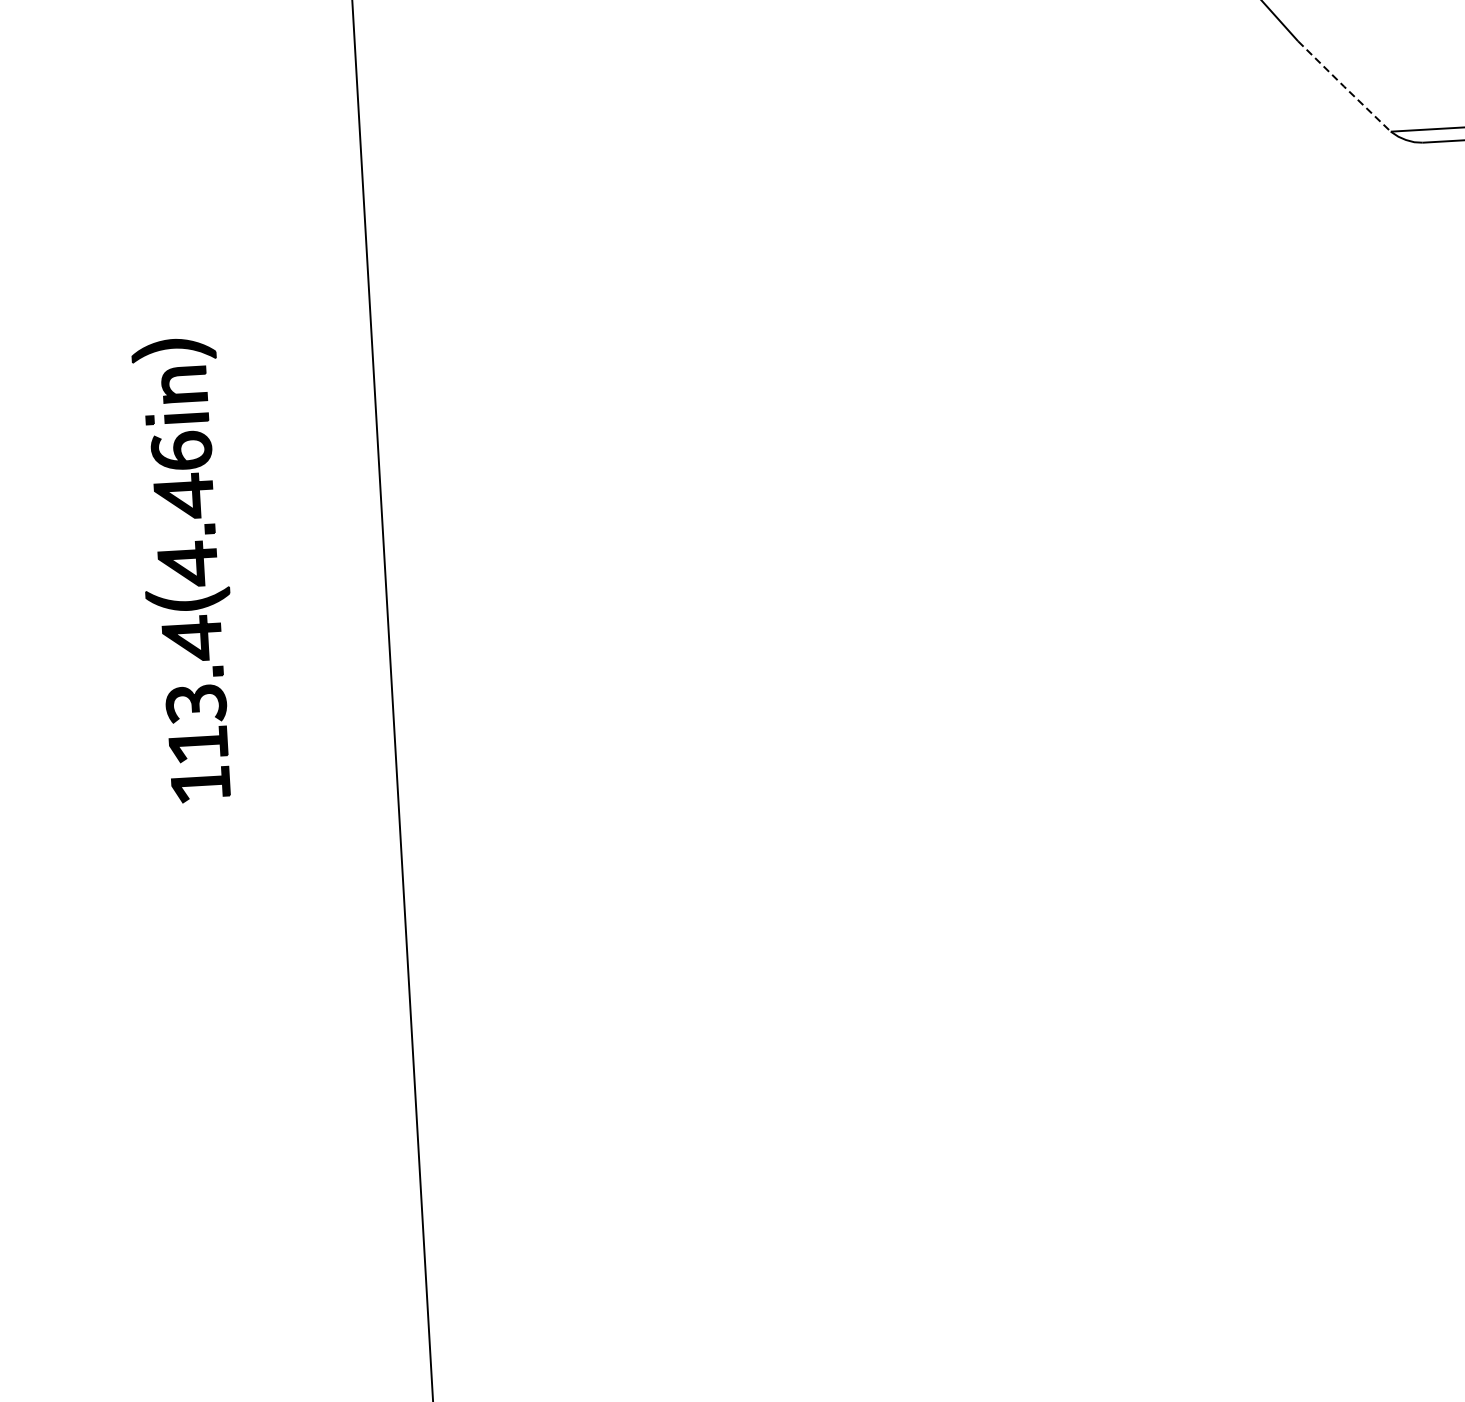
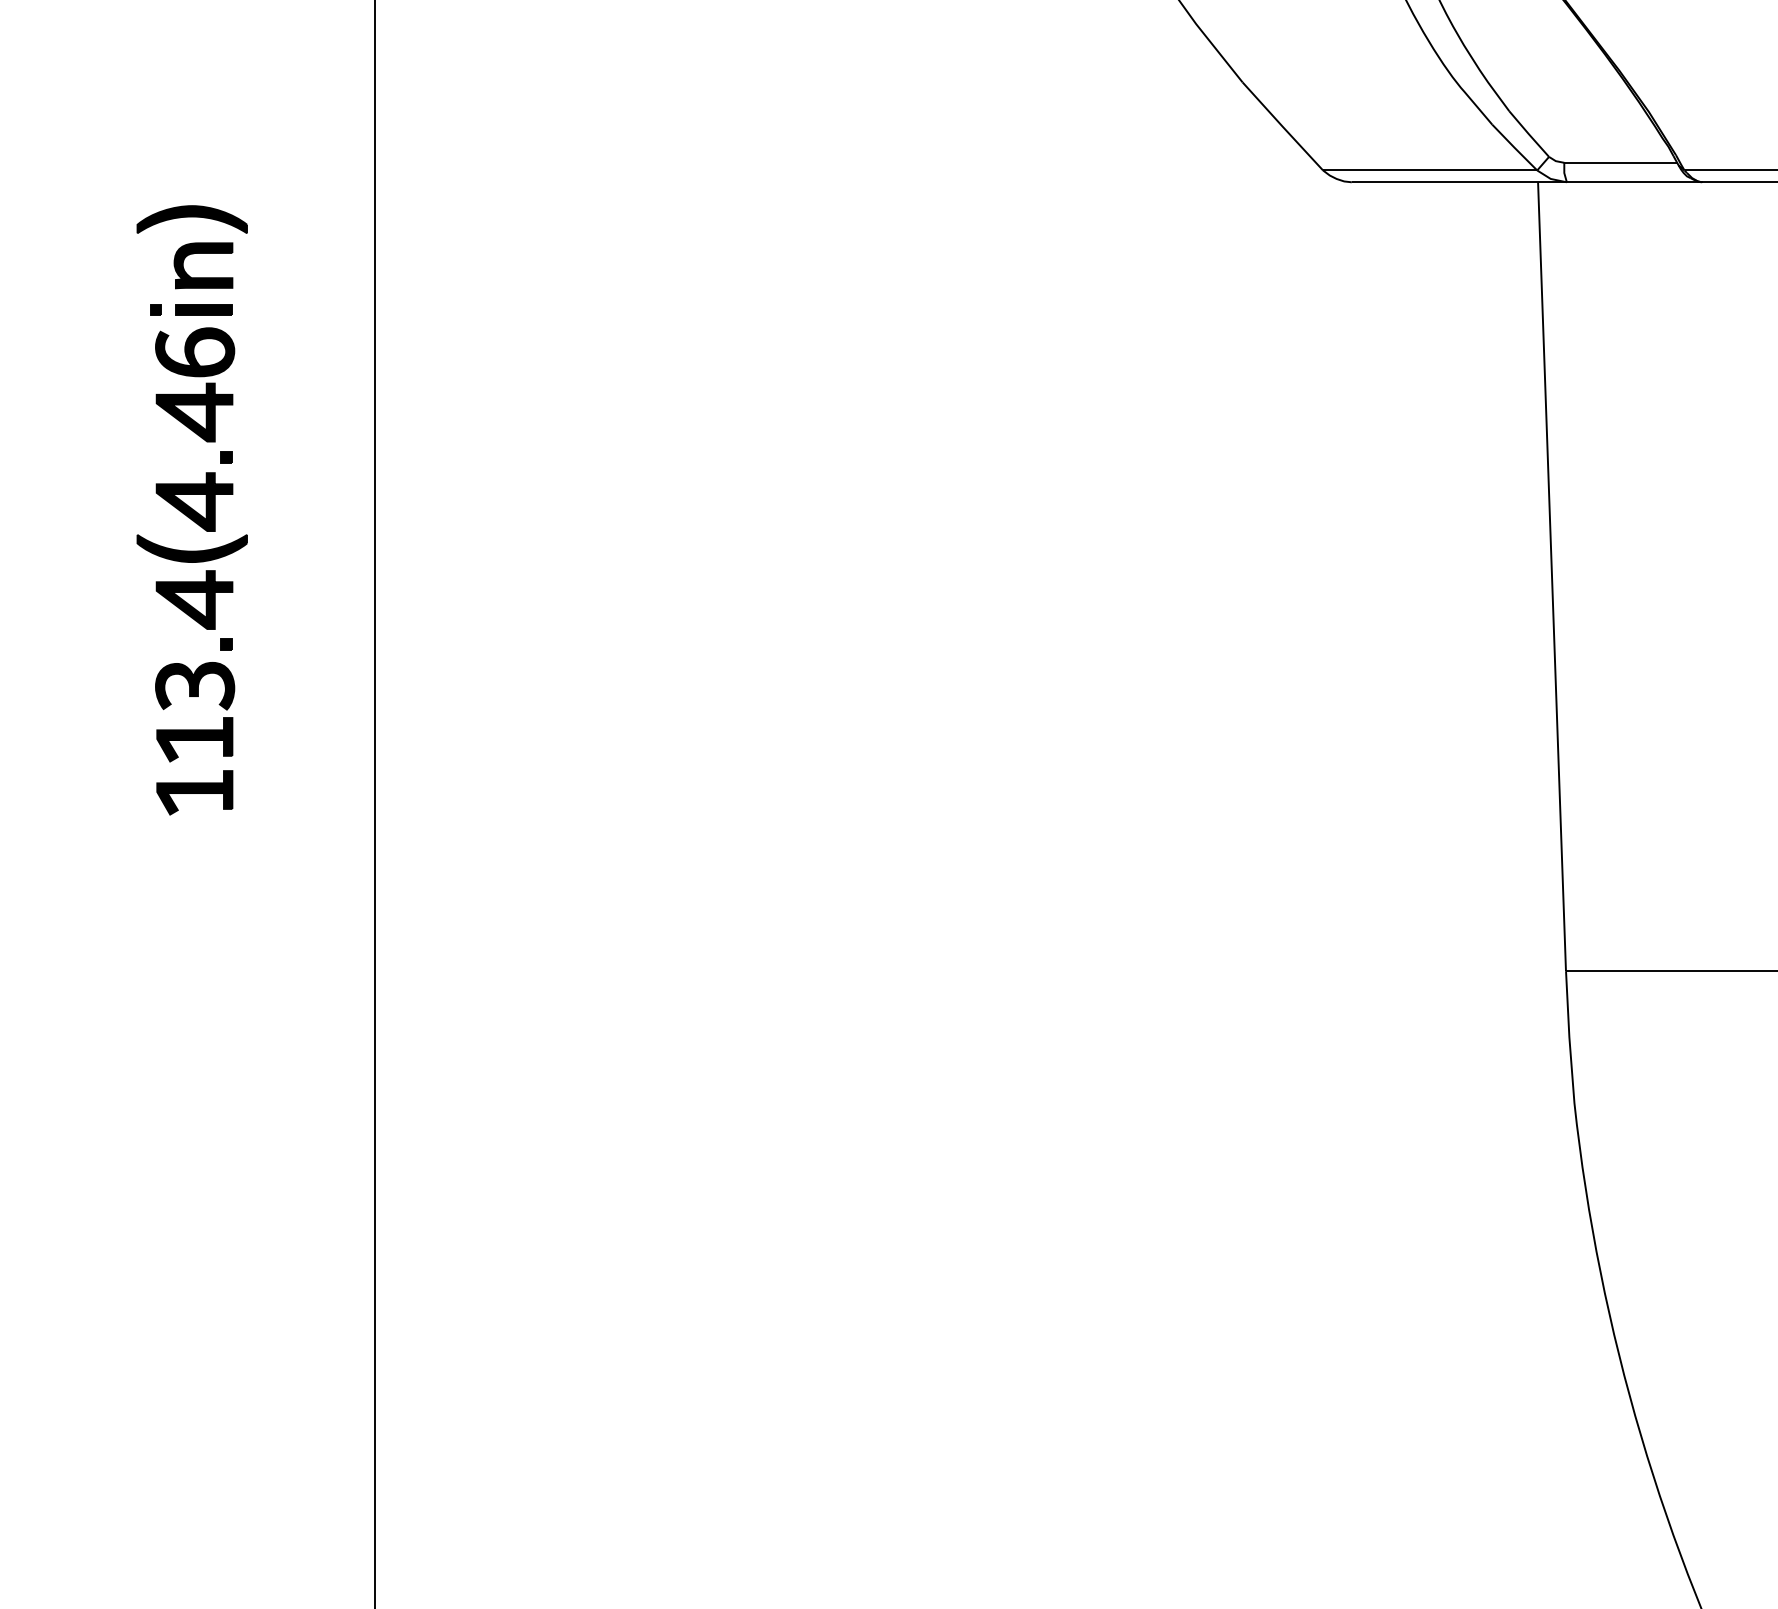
line: (1344, 86) -> (1282, 126), dashed -> solid
part: (185, 570) -> (191, 510), size x1.43

